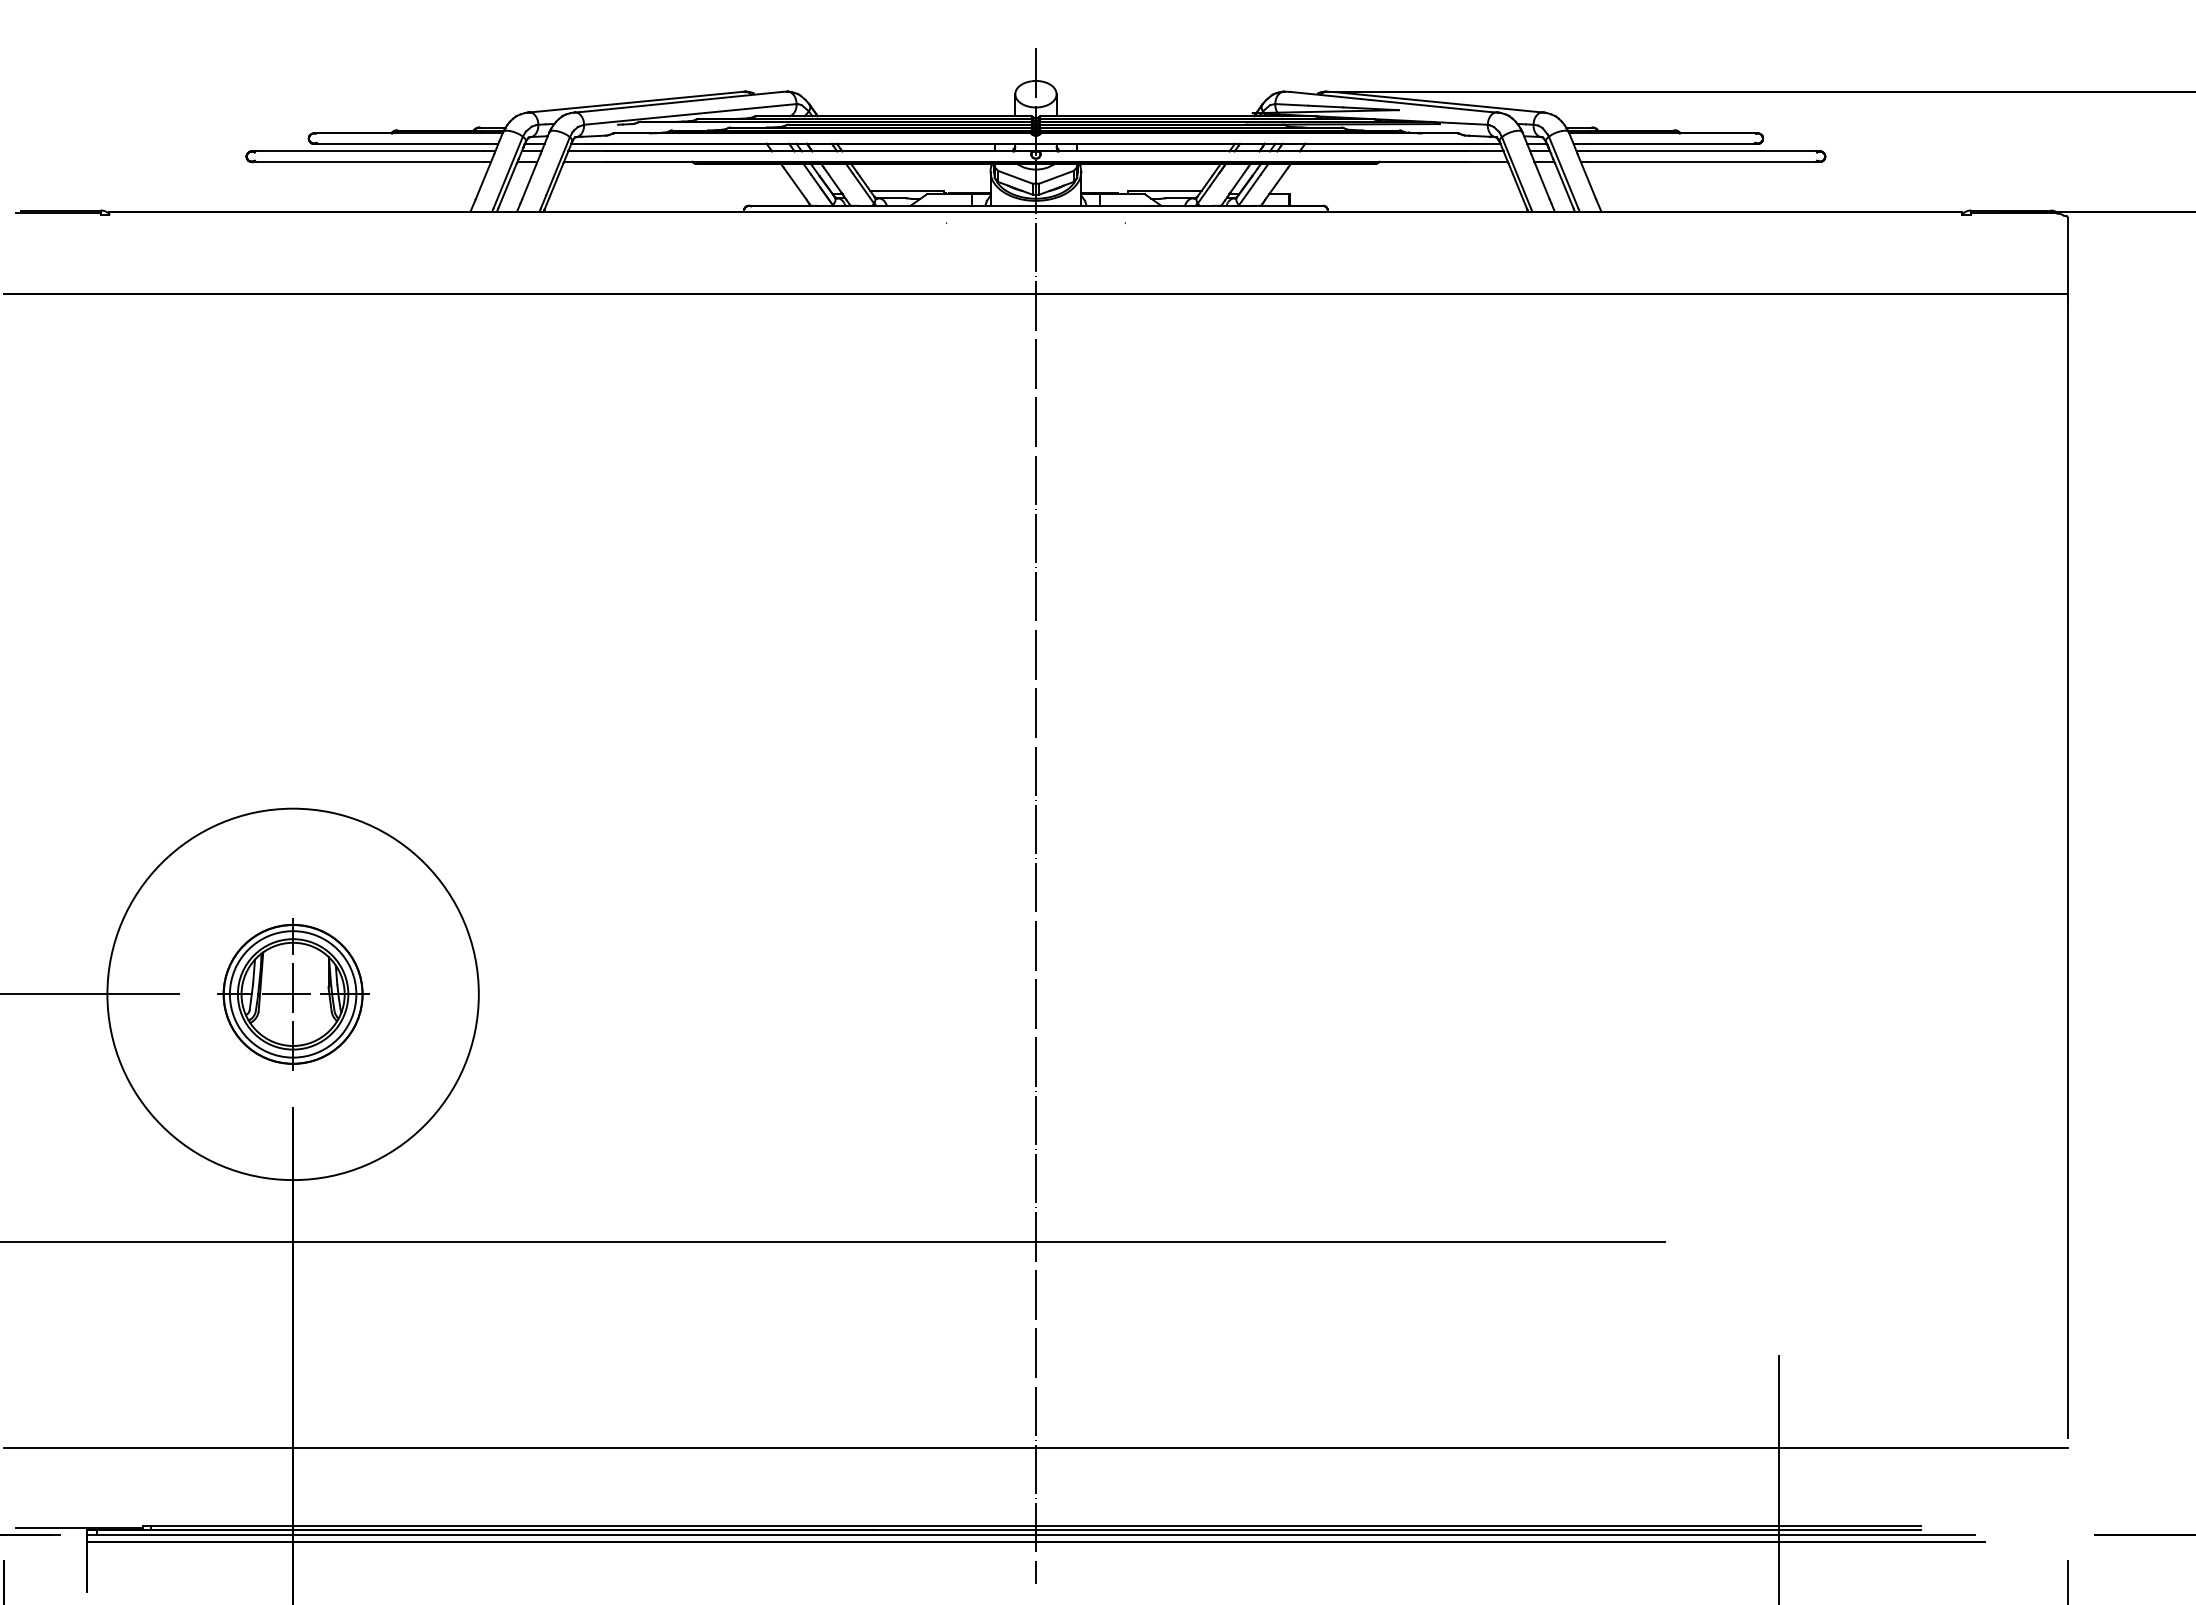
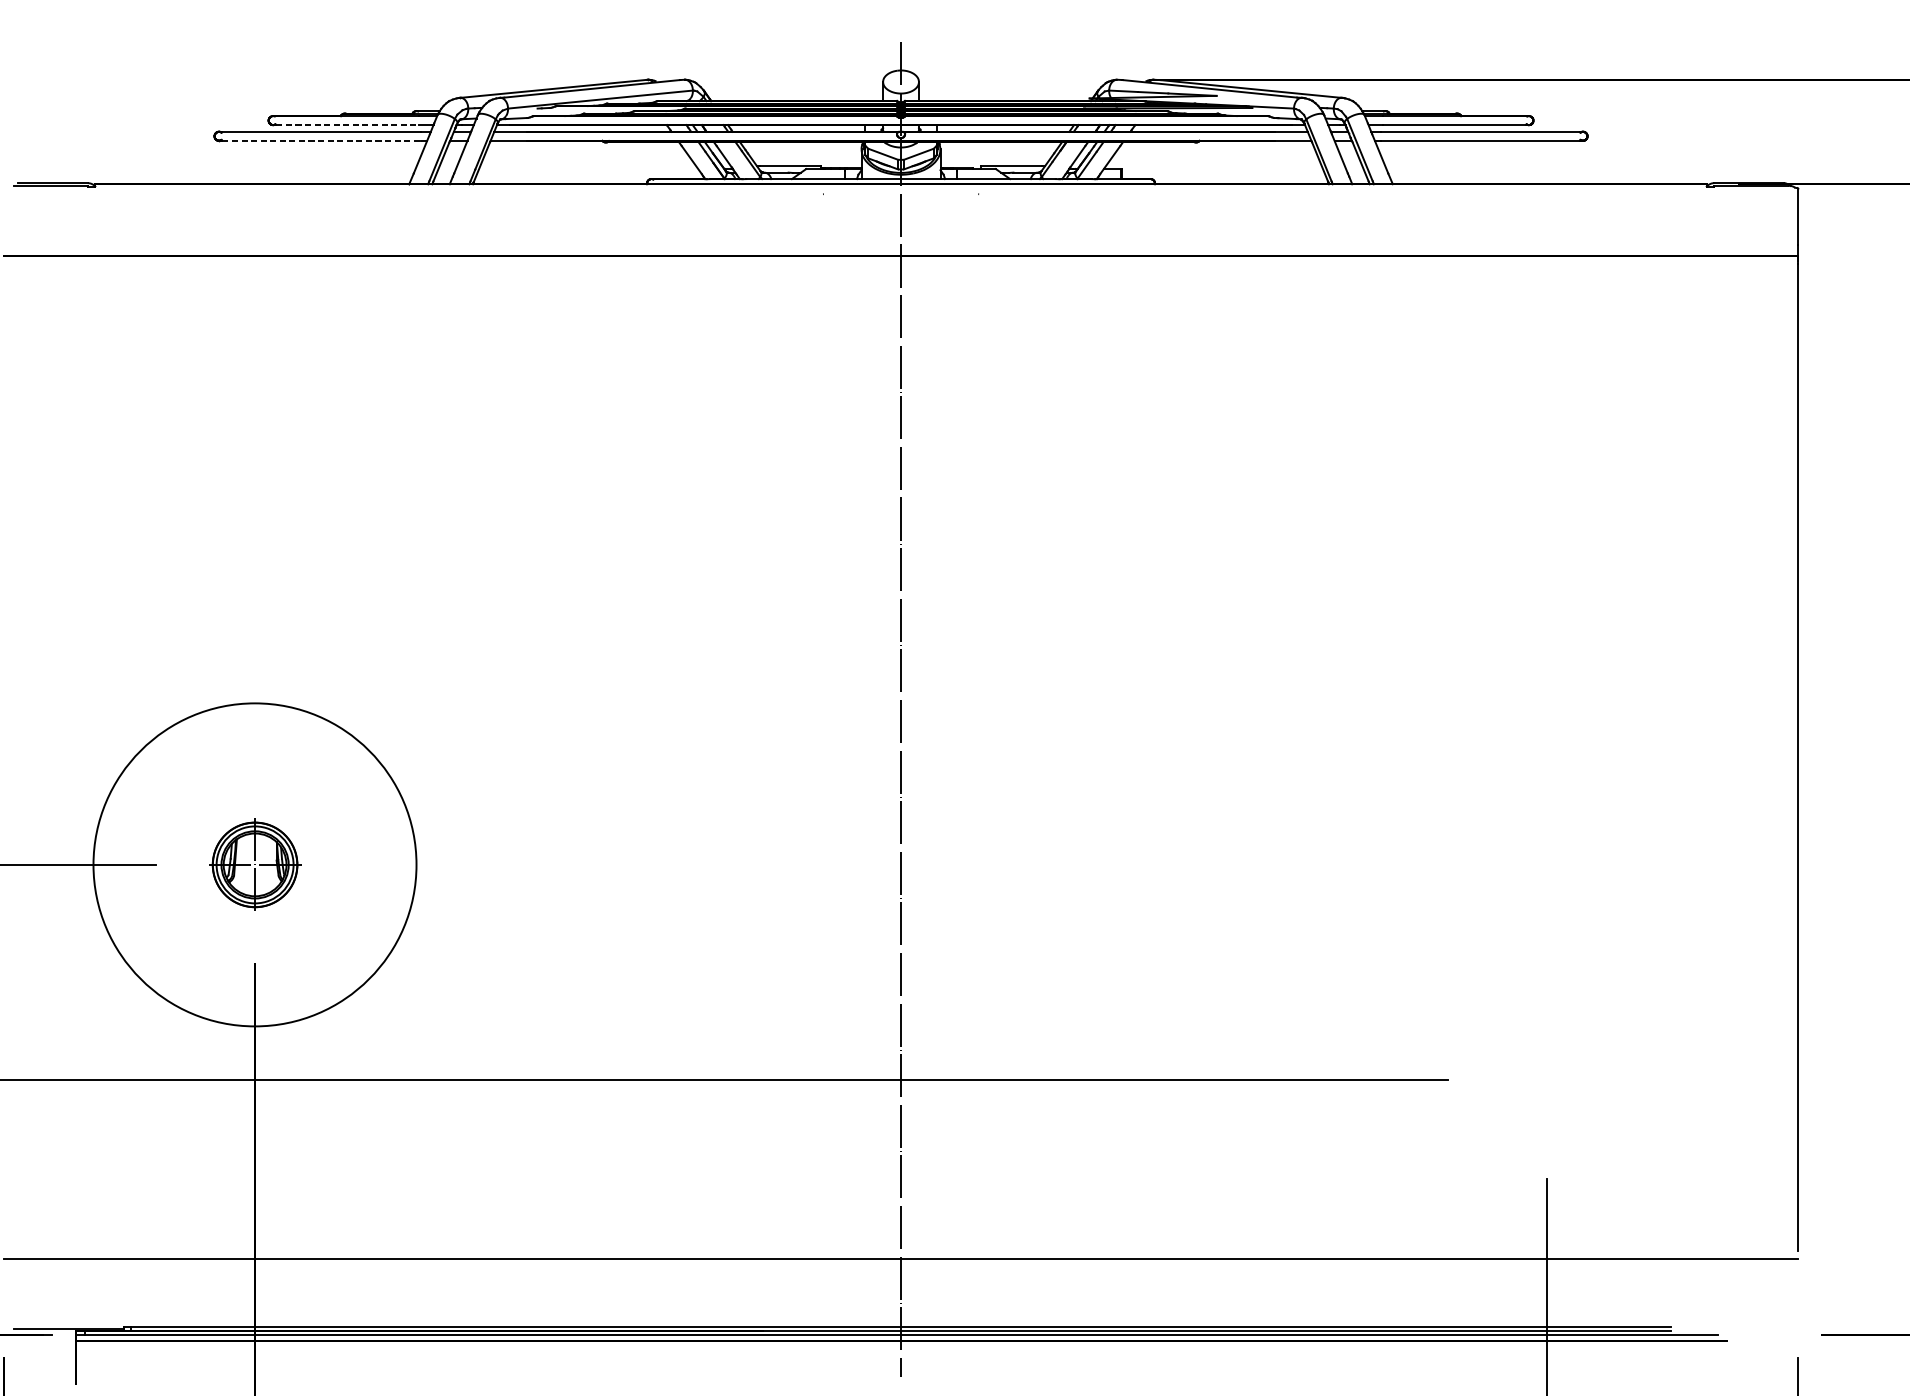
line: (400, 143) -> (348, 124), solid -> dashed
line: (369, 161) -> (321, 140), solid -> dashed
part: (293, 994) -> (255, 864), size x0.7

